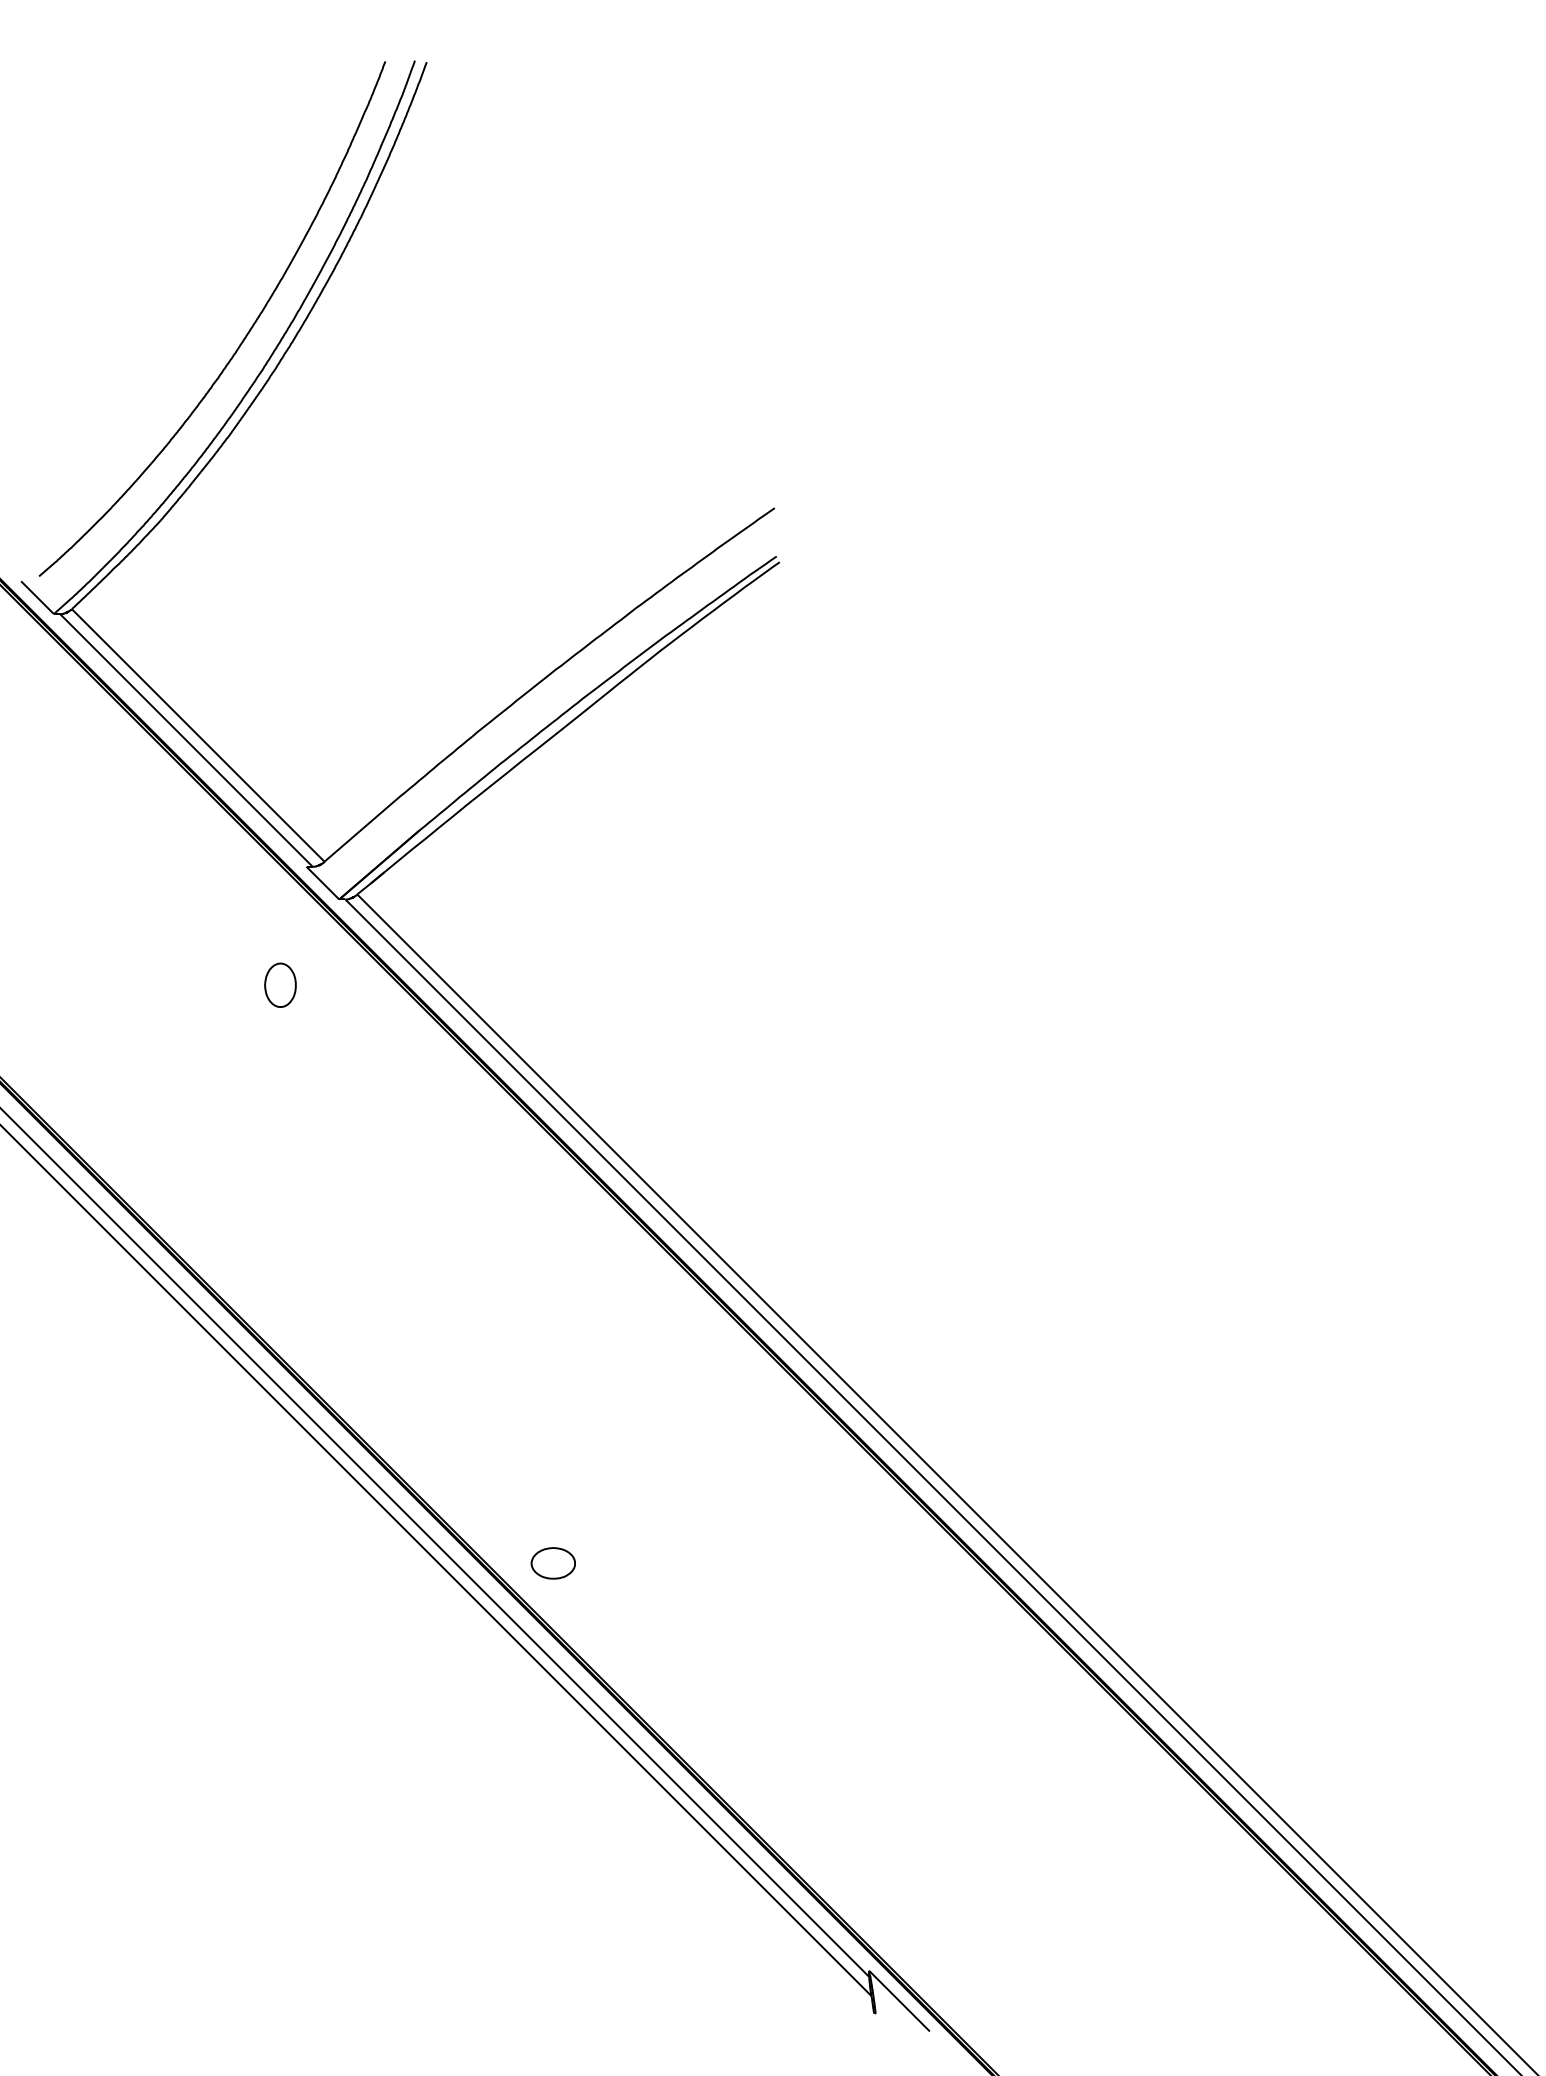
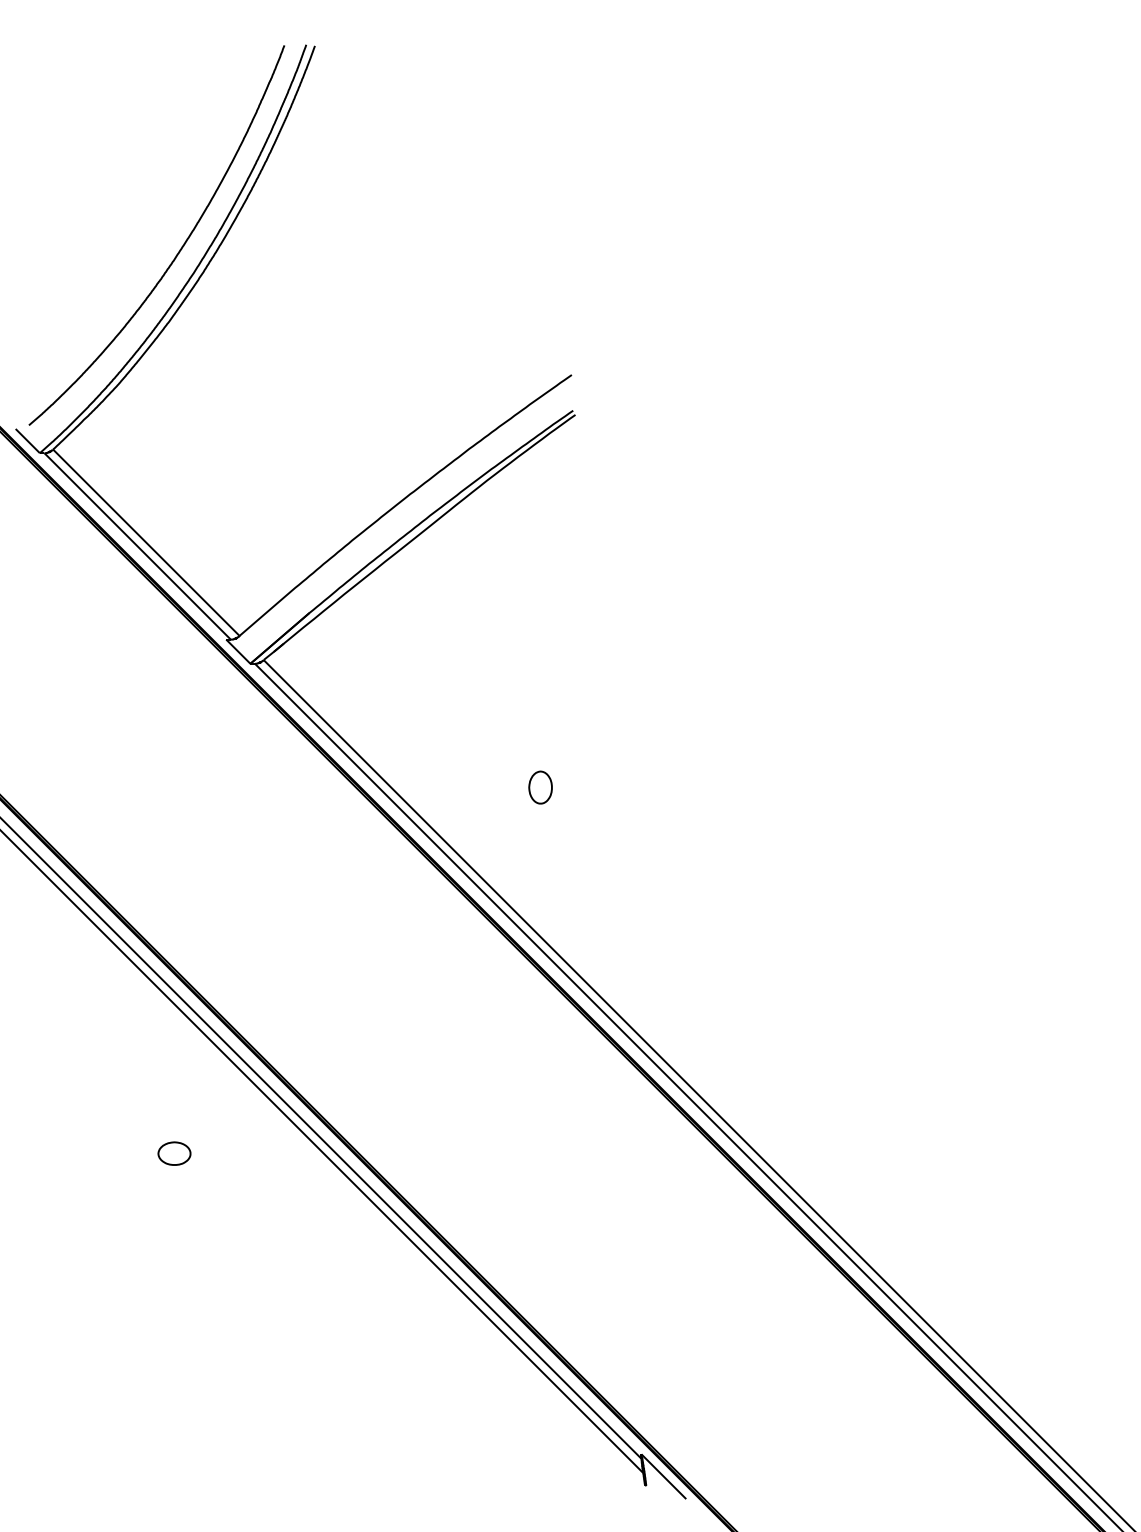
part: (280, 984) -> (540, 787), moved
part: (552, 1563) -> (173, 1153), moved

